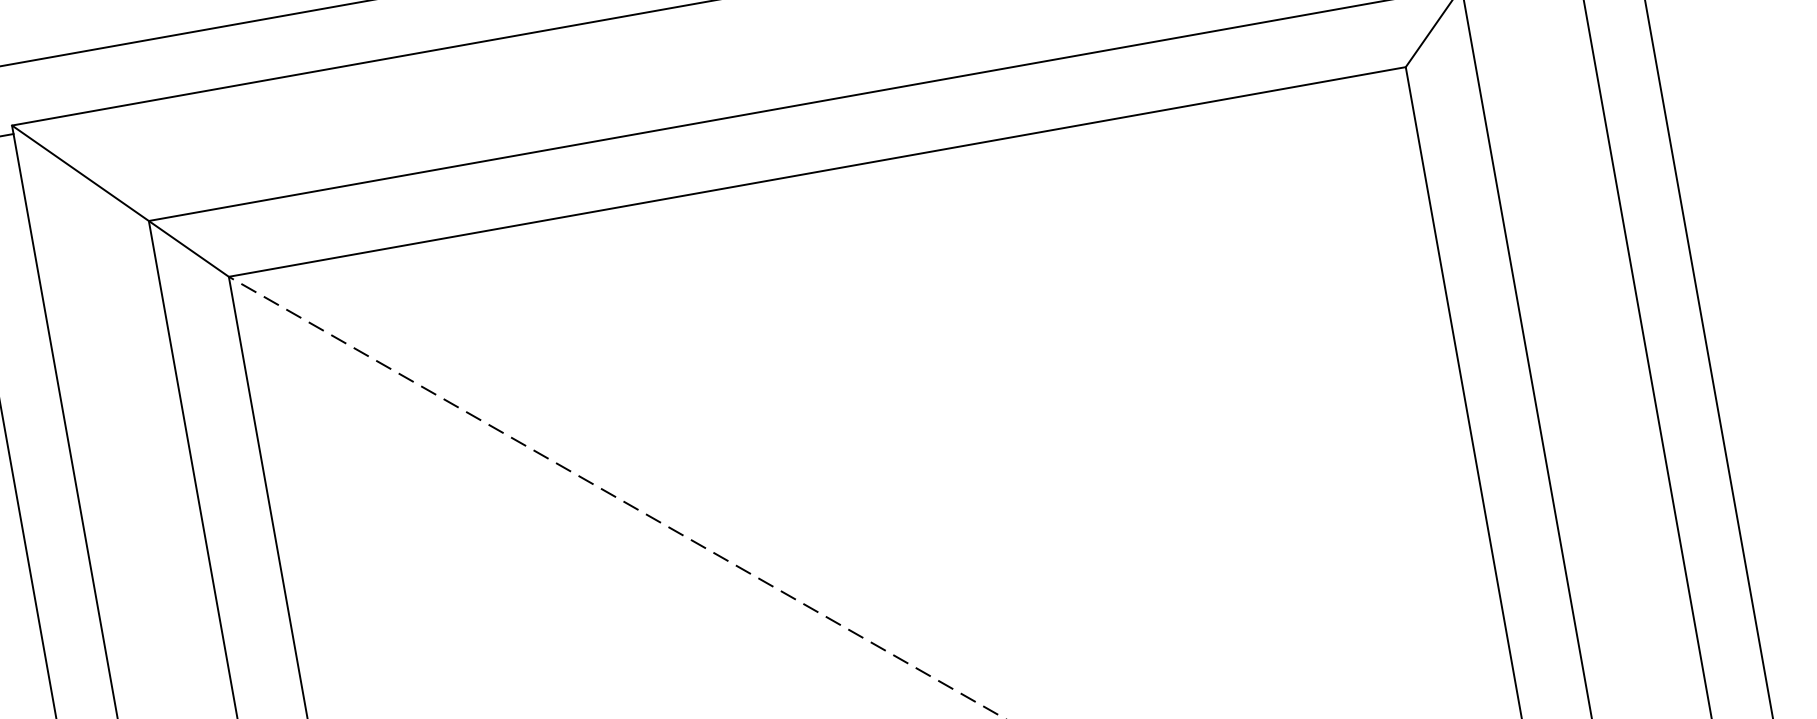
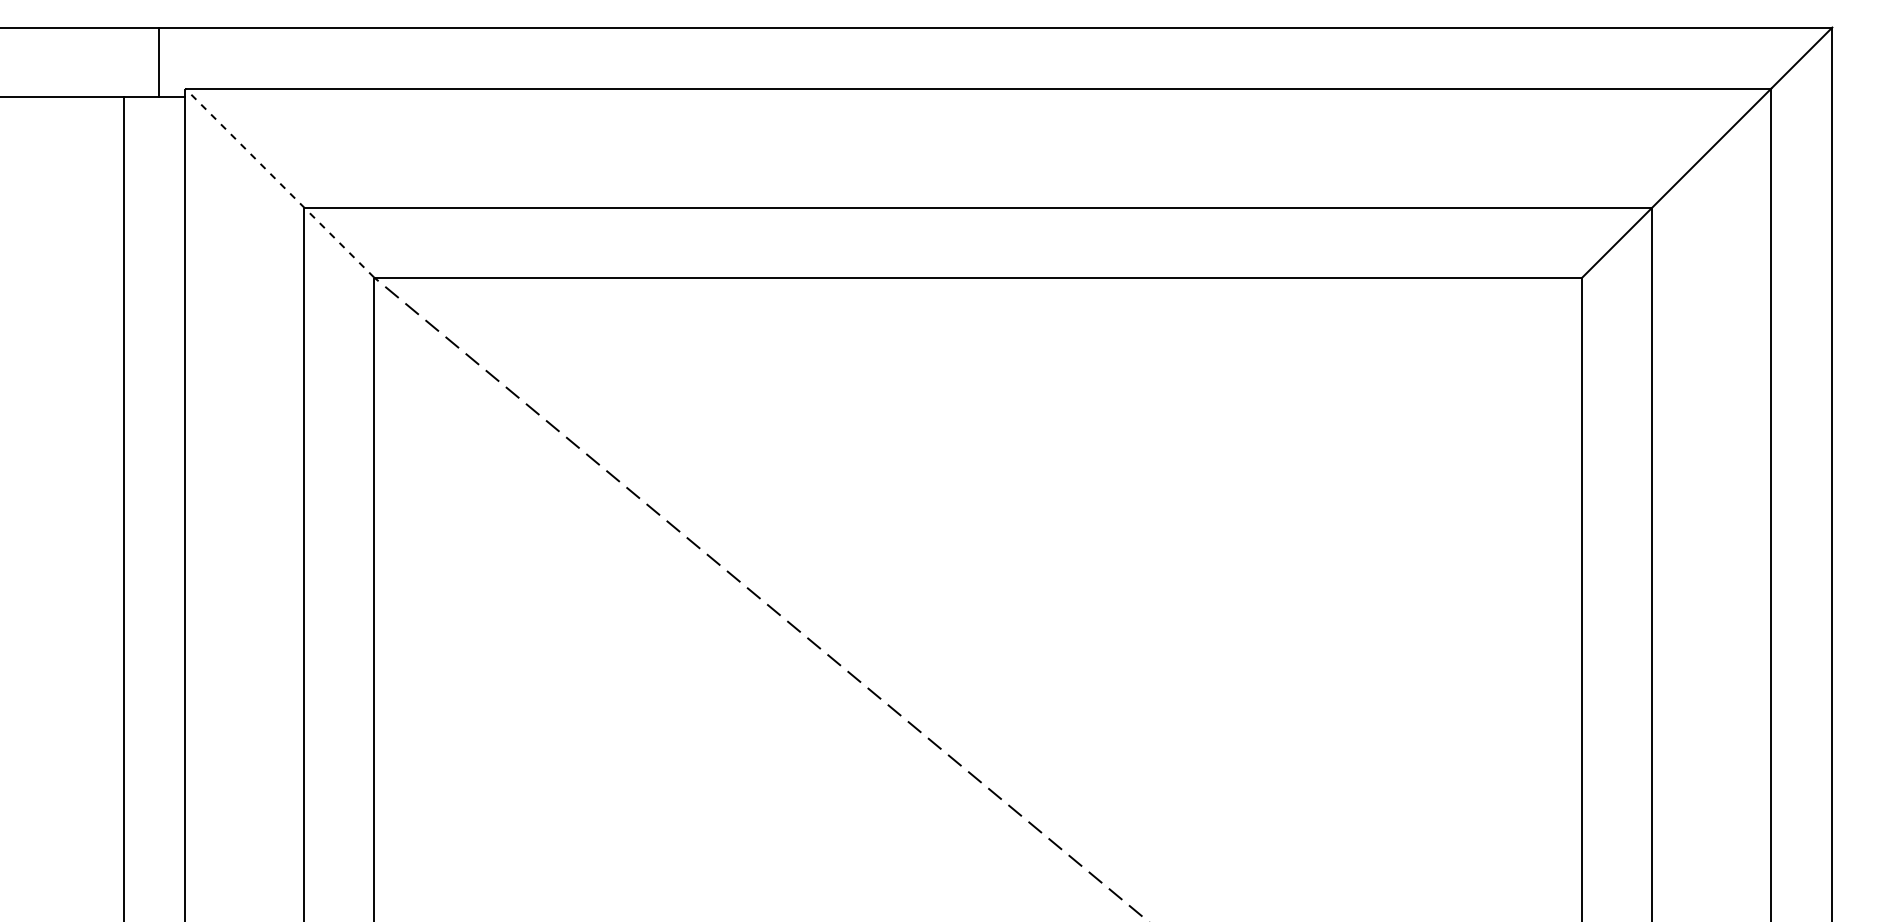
line: (120, 201) -> (279, 183), solid -> dashed

